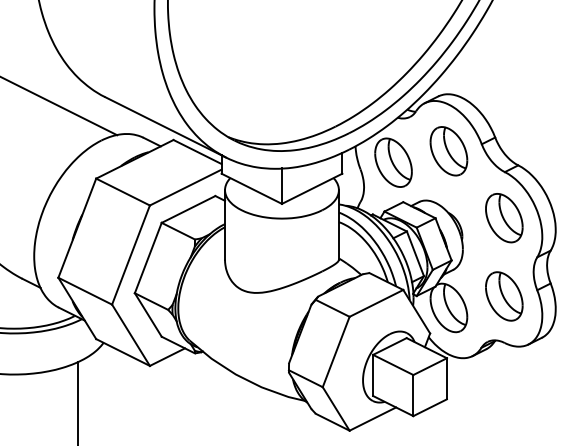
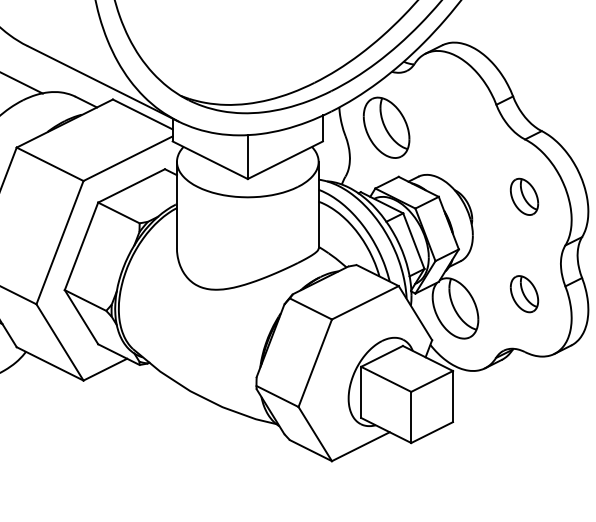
part: (448, 151) -> (454, 113), removed
part: (504, 218) -> (524, 197), size x0.6
part: (504, 296) -> (524, 294), size x0.6

